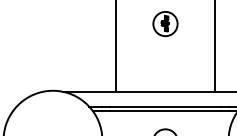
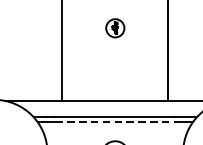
part: (165, 24) -> (115, 28), size x0.7
line: (165, 111) -> (115, 122), solid -> dashed

